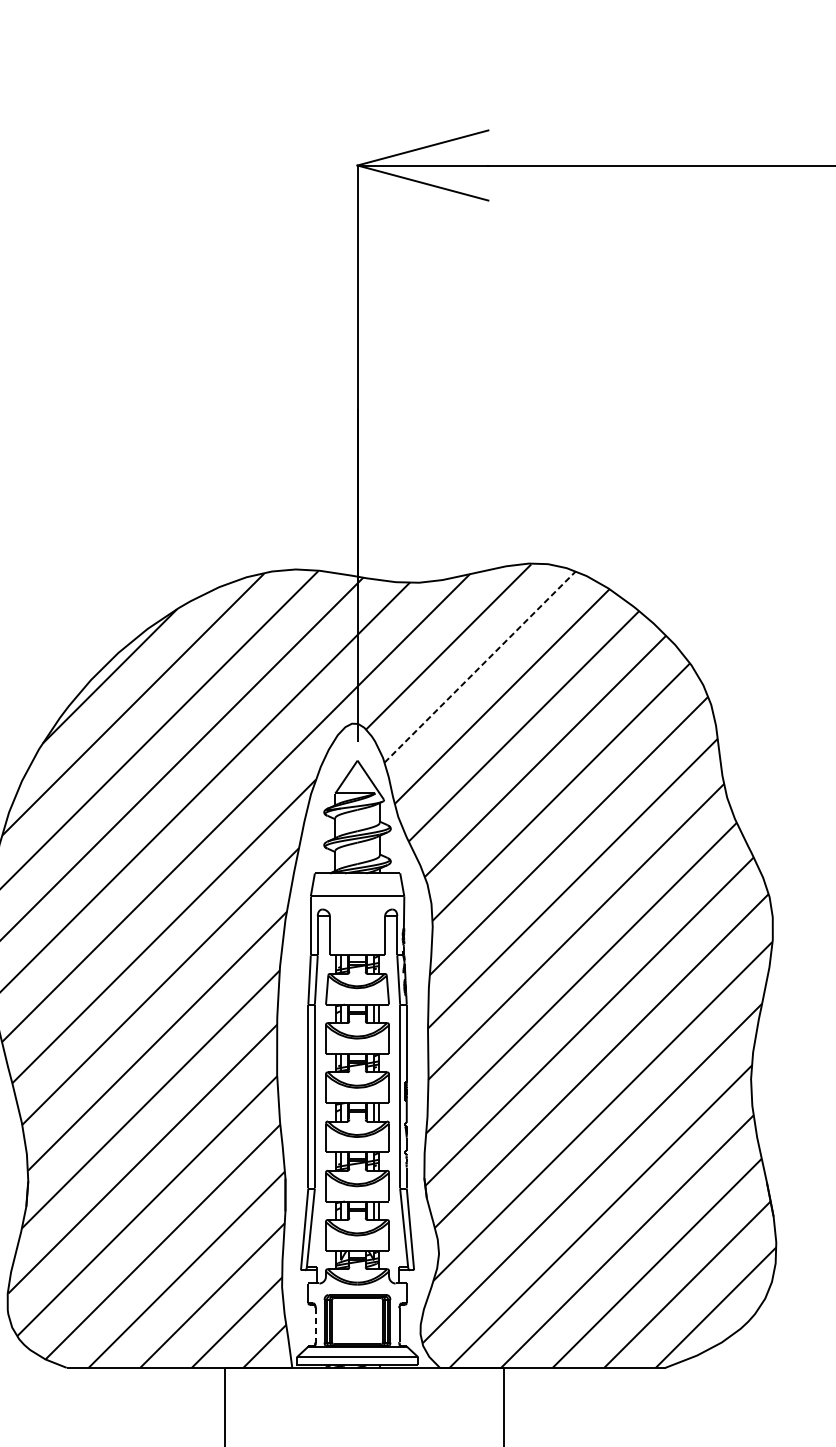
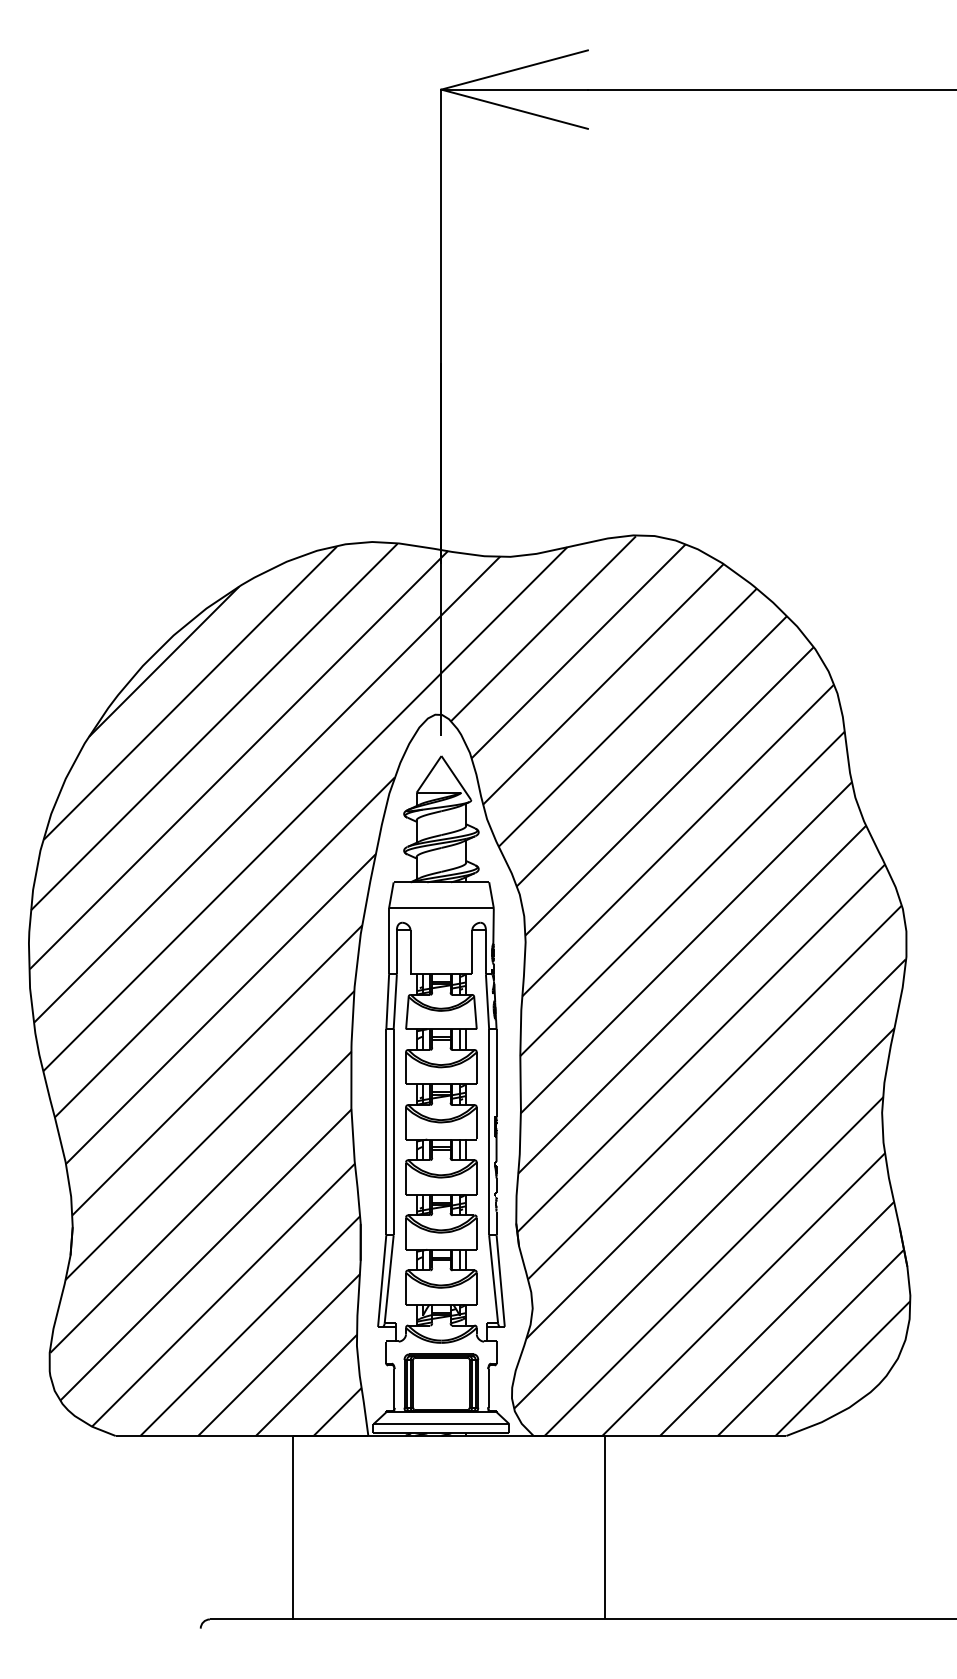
line: (480, 667) -> (579, 651), dashed -> solid
line: (315, 1325) -> (394, 1388), dashed -> solid

